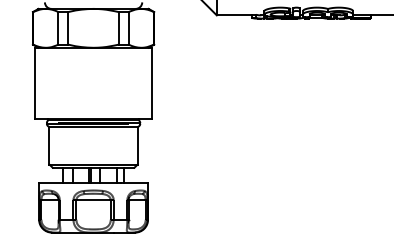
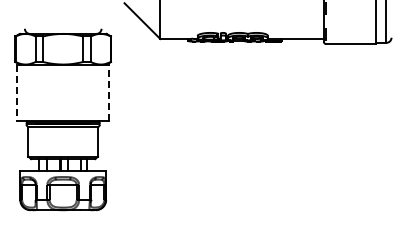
line: (152, 83) -> (109, 92), solid -> dashed
line: (35, 84) -> (17, 93), solid -> dashed

